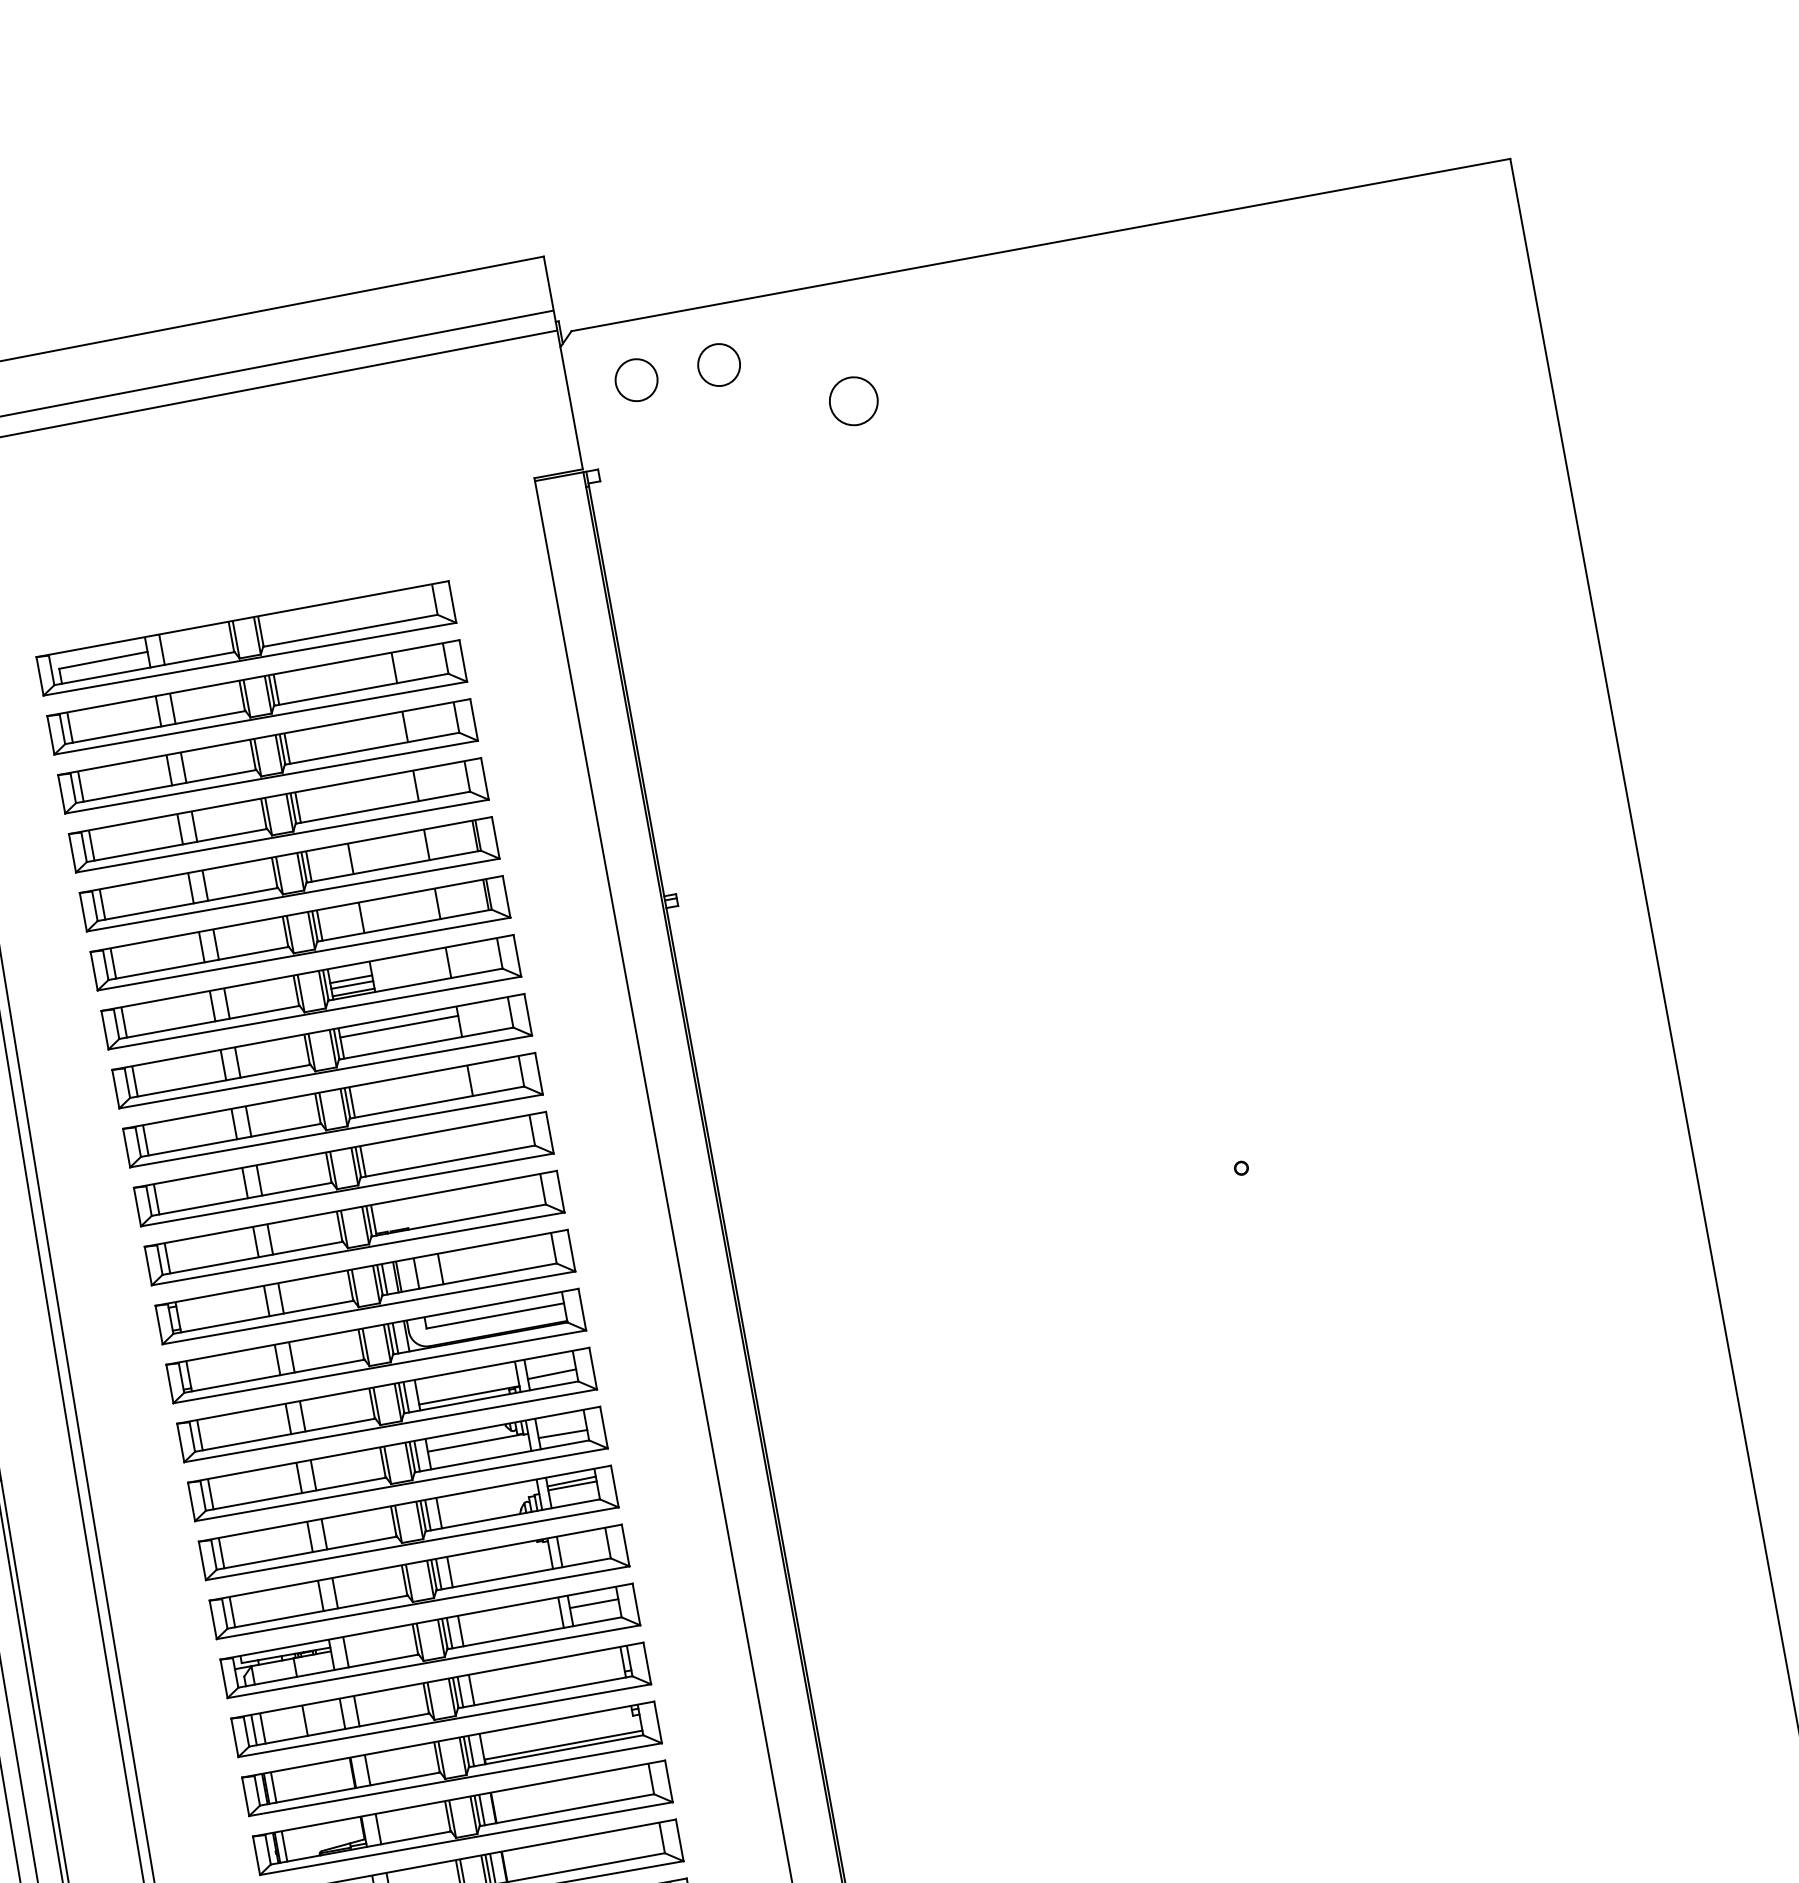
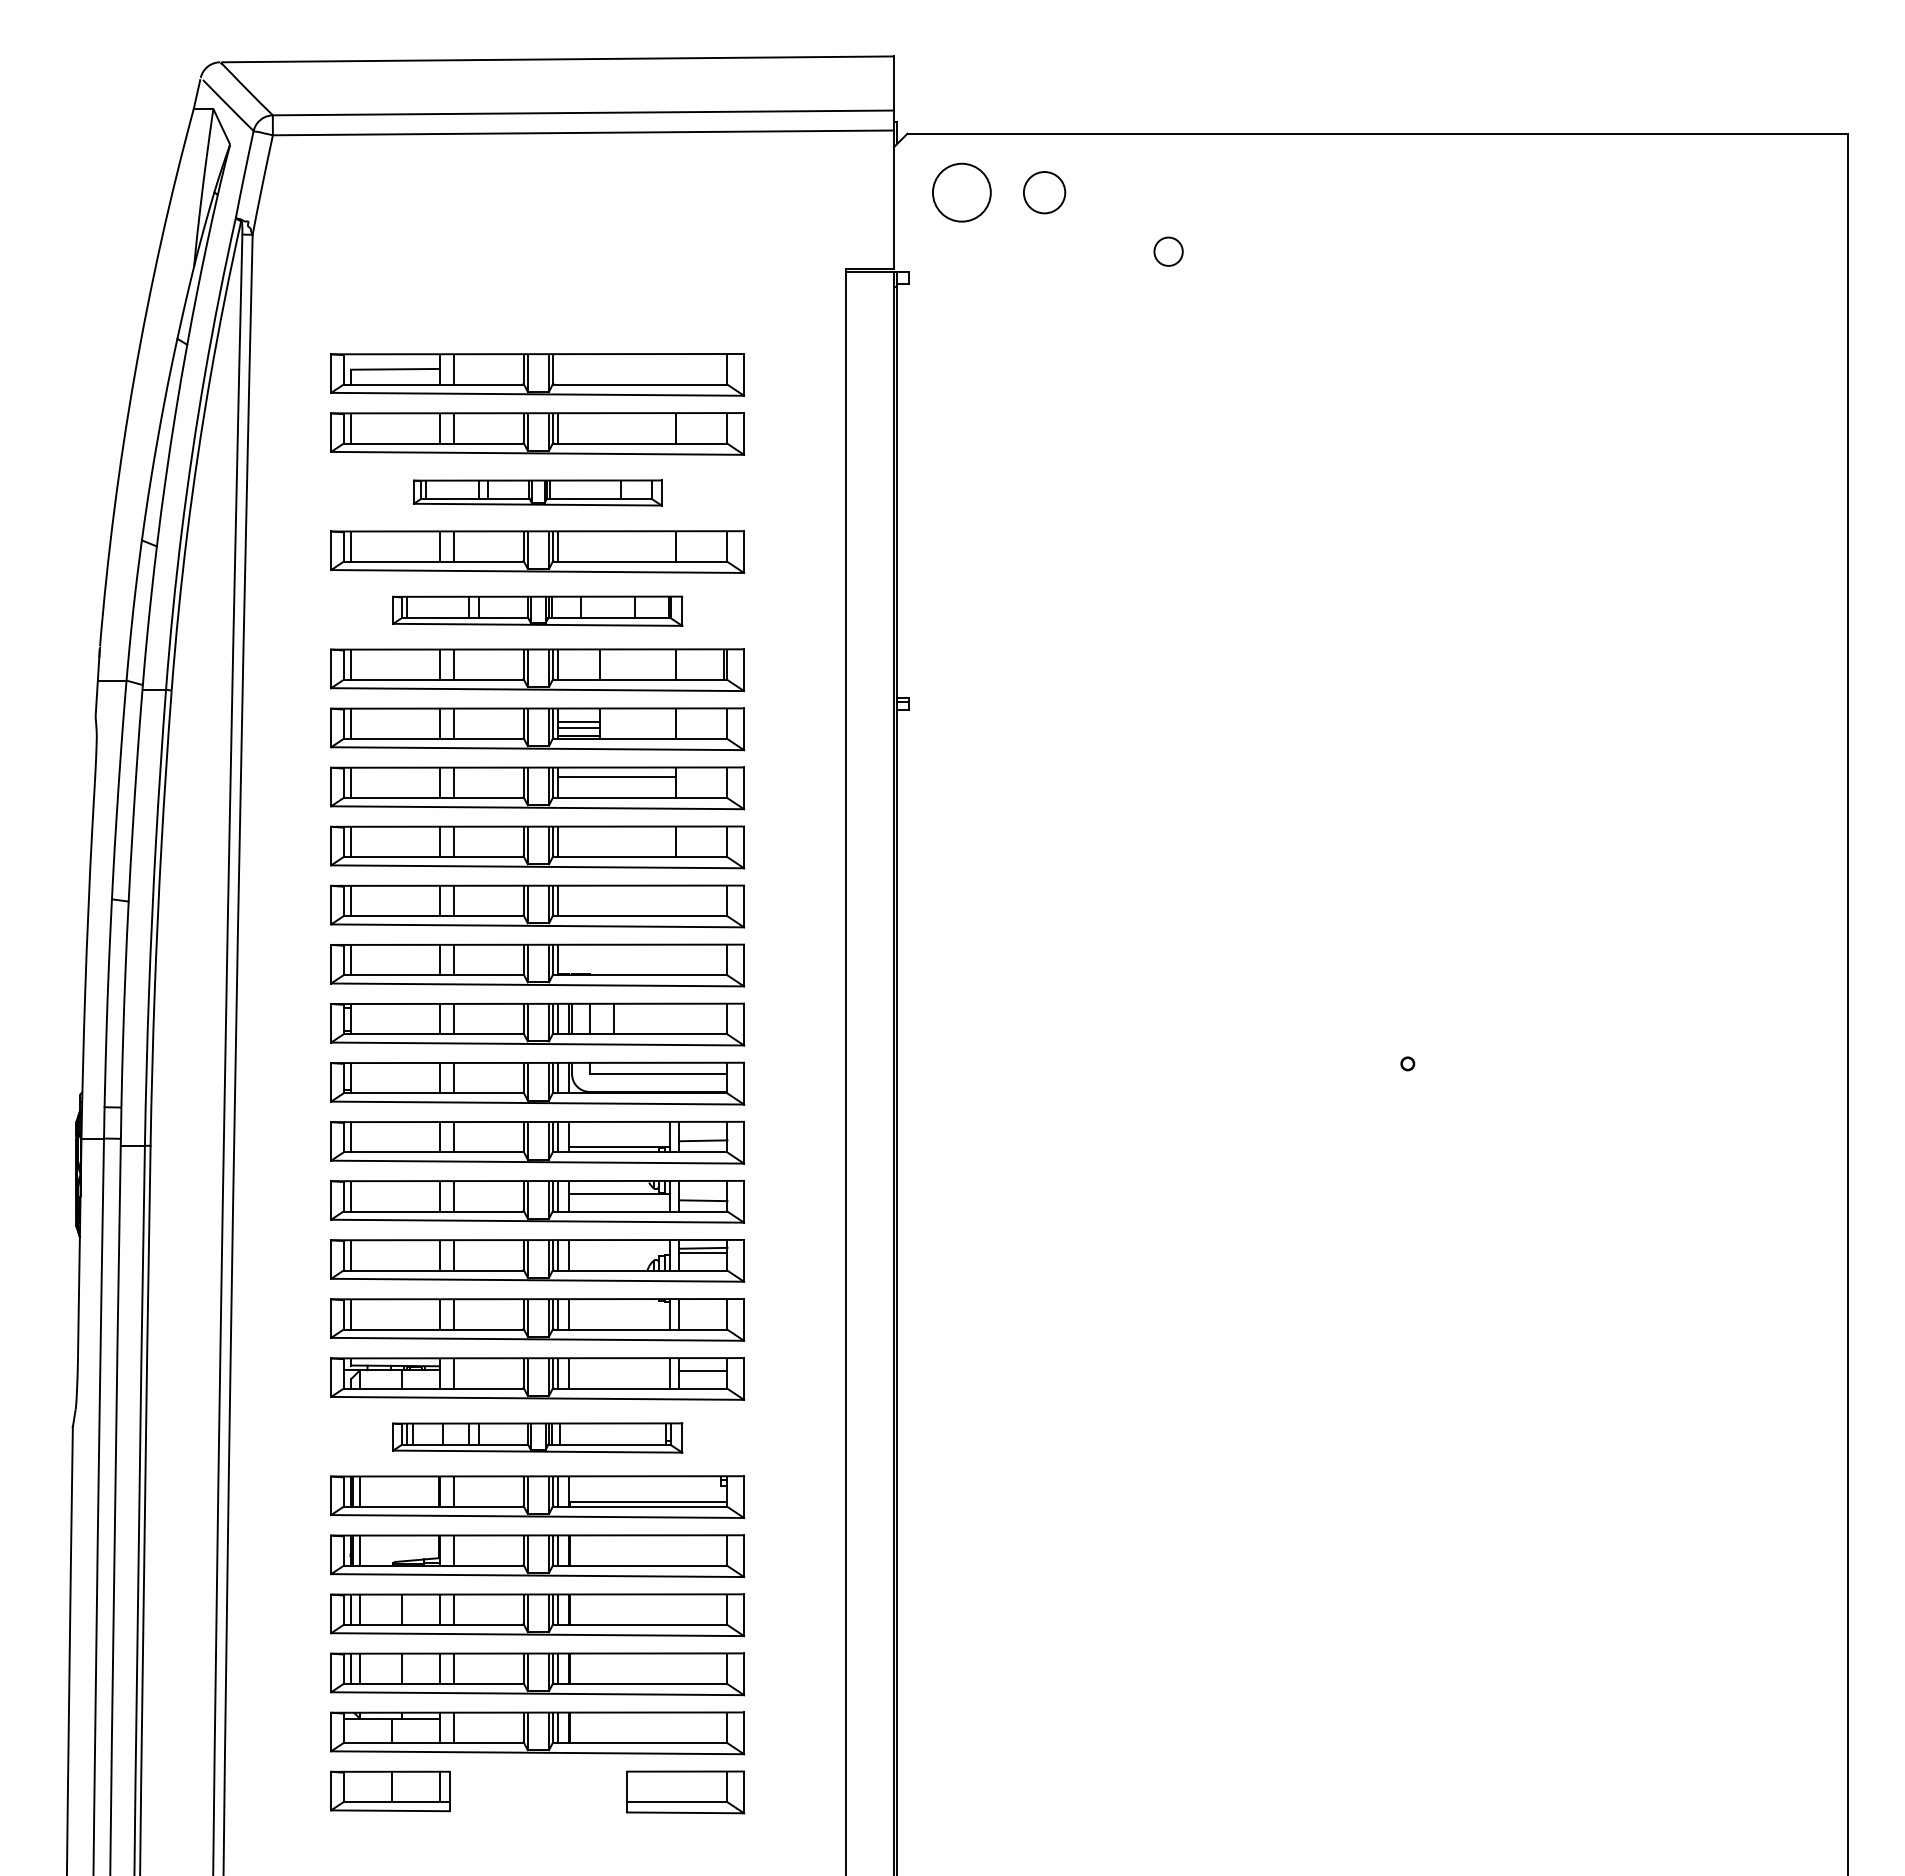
circle: (636, 380) -> (961, 192), size x1.4
circle: (853, 401) -> (1168, 251), size x0.6
part: (267, 757) -> (537, 492), size x0.6
part: (289, 876) -> (537, 611), size x0.7
part: (440, 1700) -> (537, 1437), size x0.7

